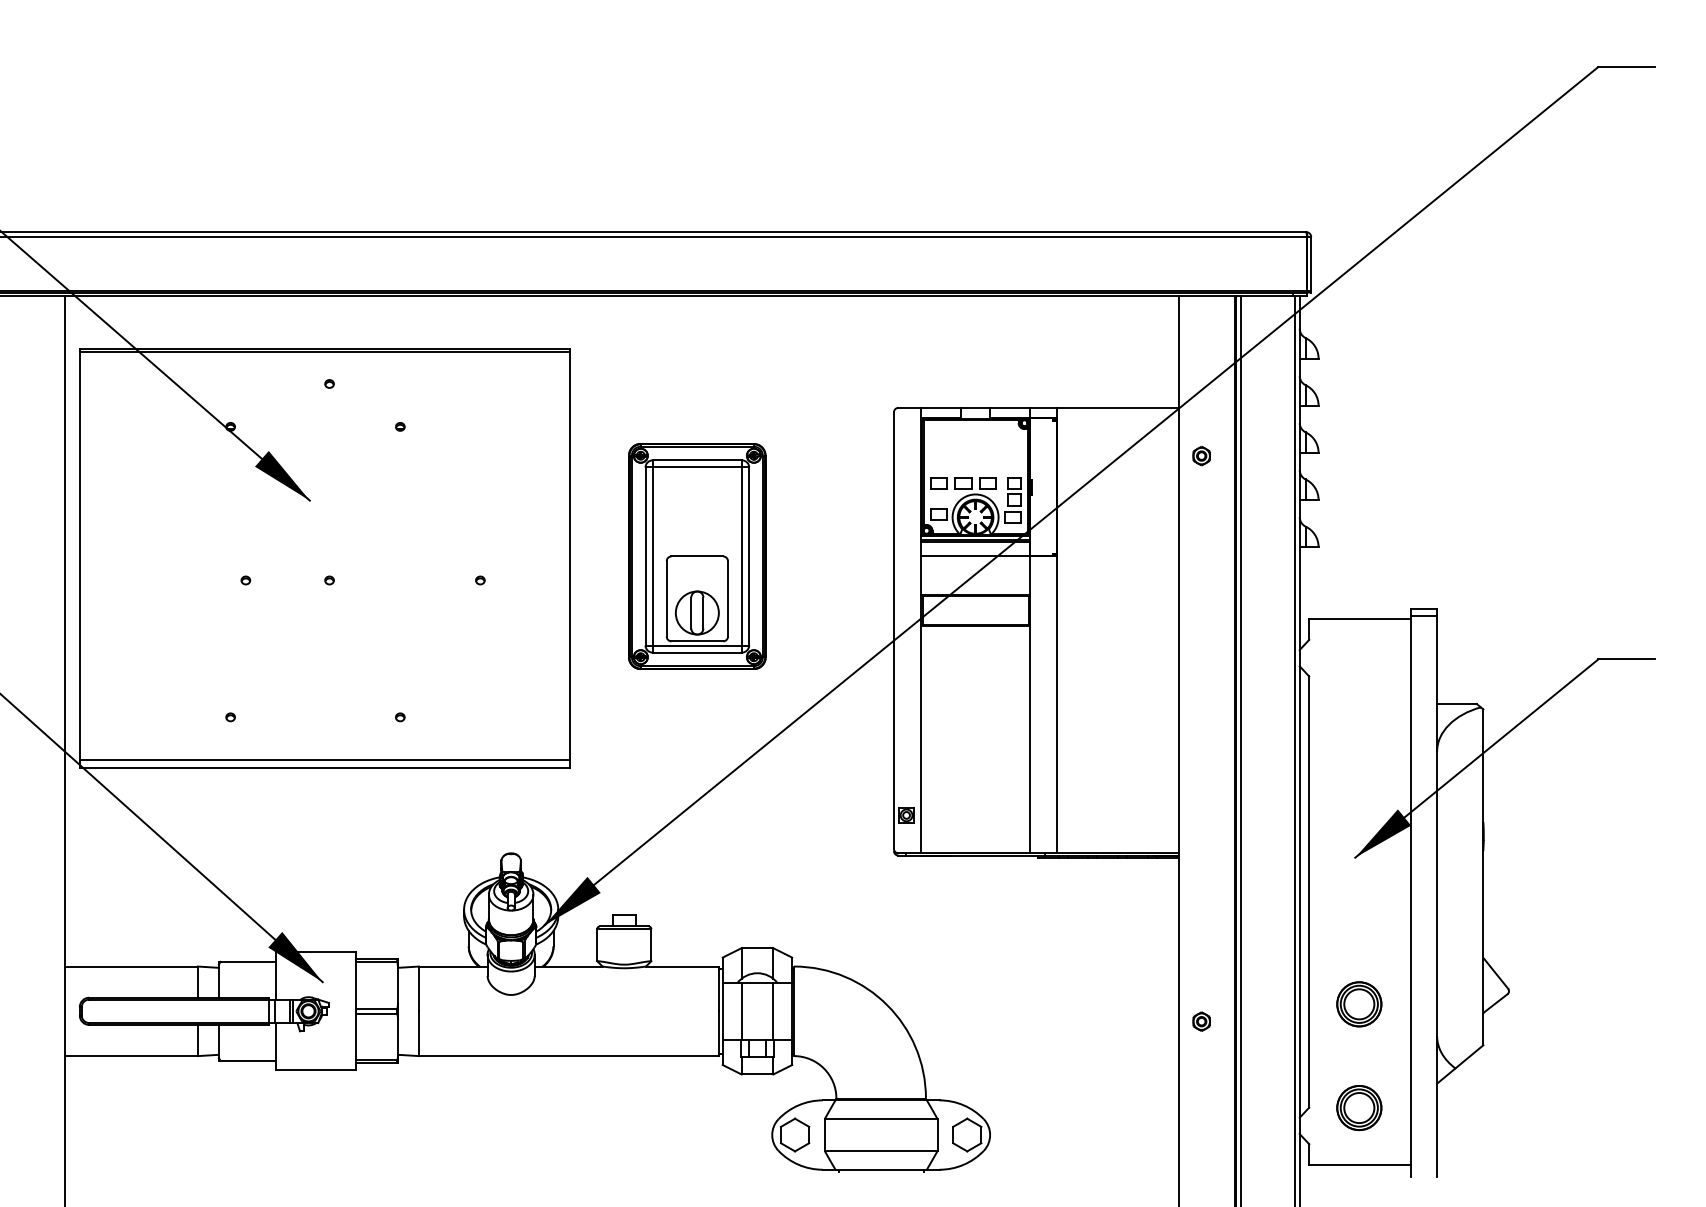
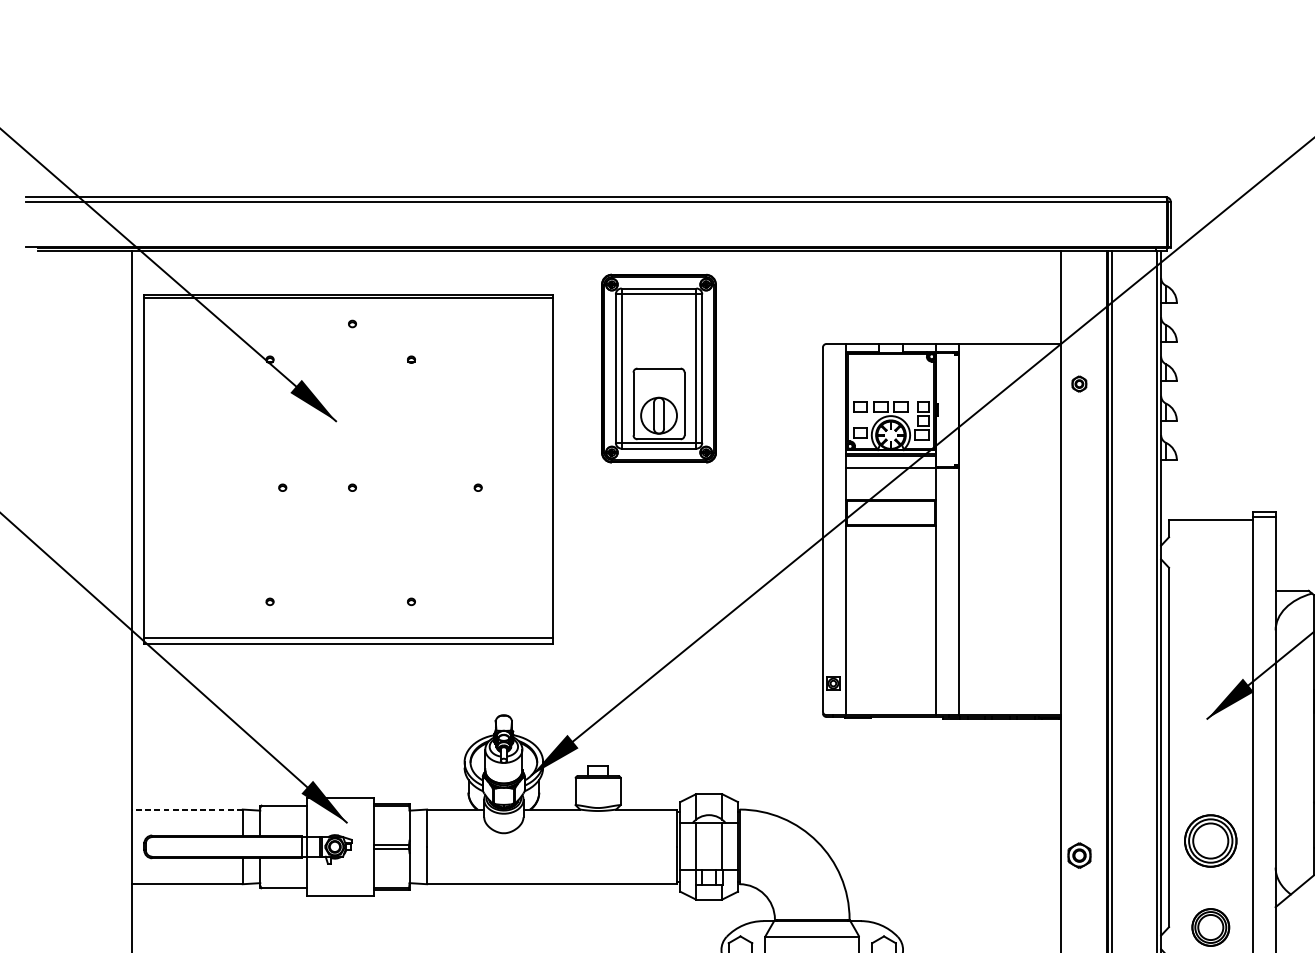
part: (697, 556) -> (659, 368), moved
line: (131, 966) -> (187, 809), solid -> dashed
part: (1359, 1004) -> (1210, 841), size x1.4
part: (1201, 1021) -> (1079, 855), size x1.6

